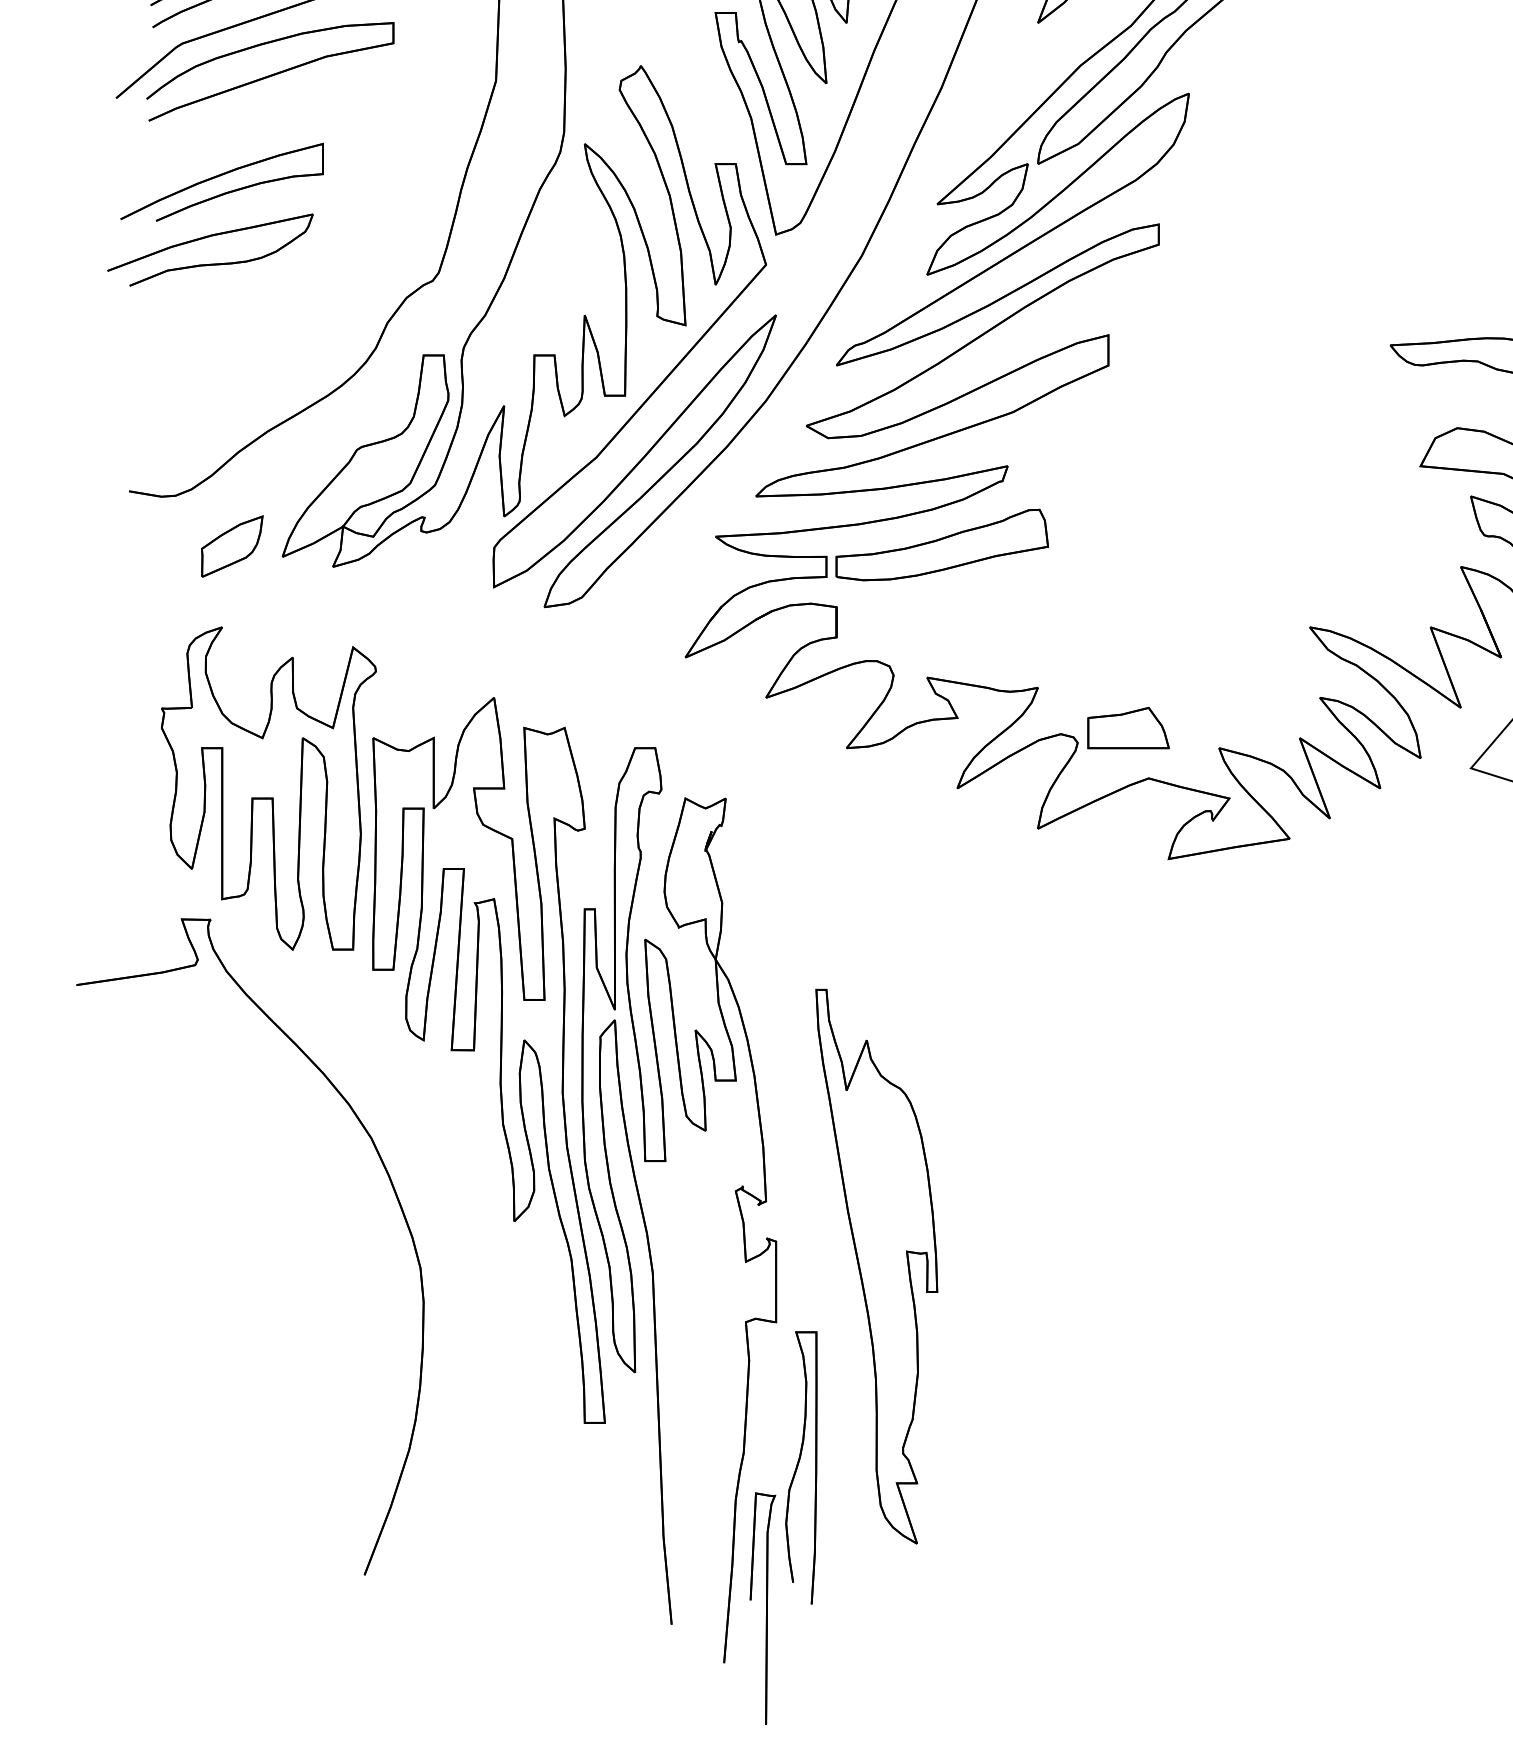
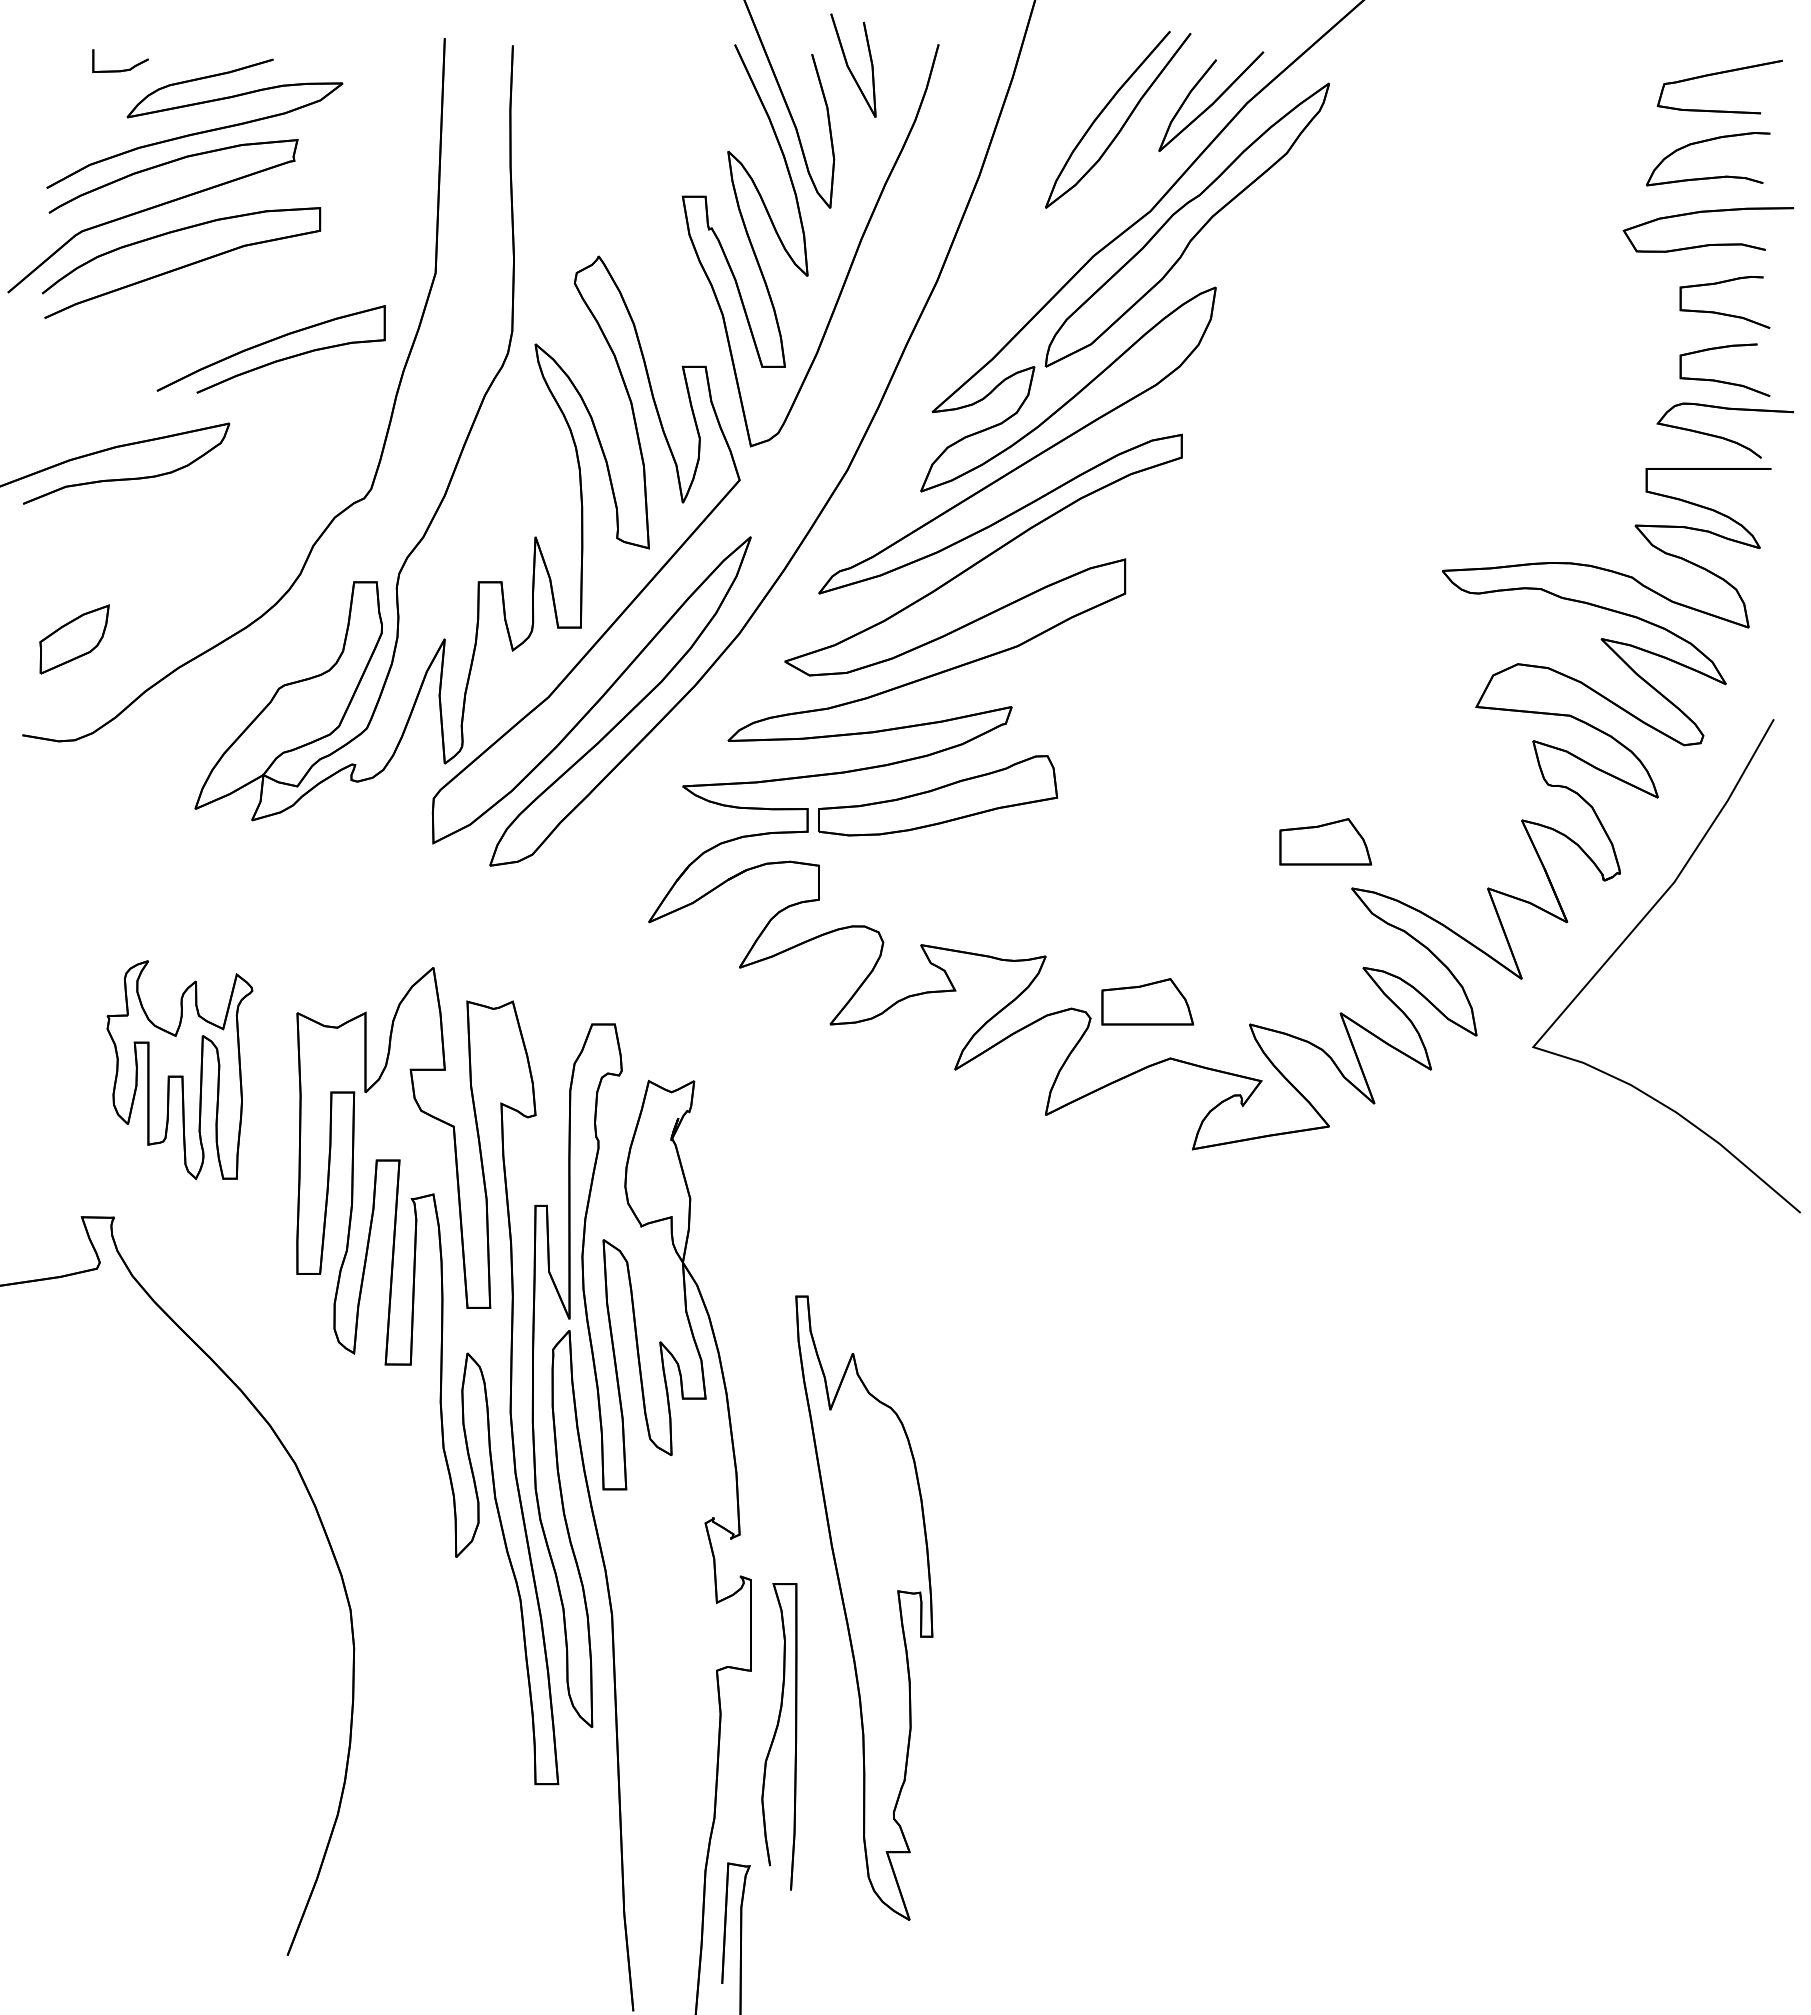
part: (220, 176) -> (269, 342), moved
part: (232, 546) -> (74, 639), moved
part: (1286, 585) -> (1325, 841), added
part: (268, 788) -> (179, 1069), size x0.6
part: (801, 1467) -> (779, 1736), moved

